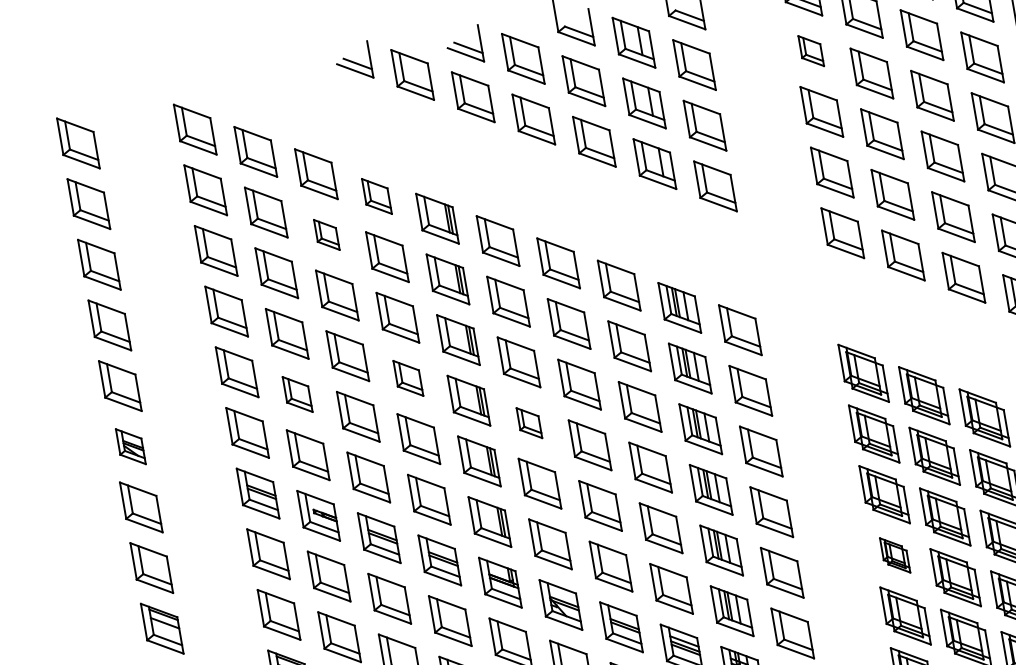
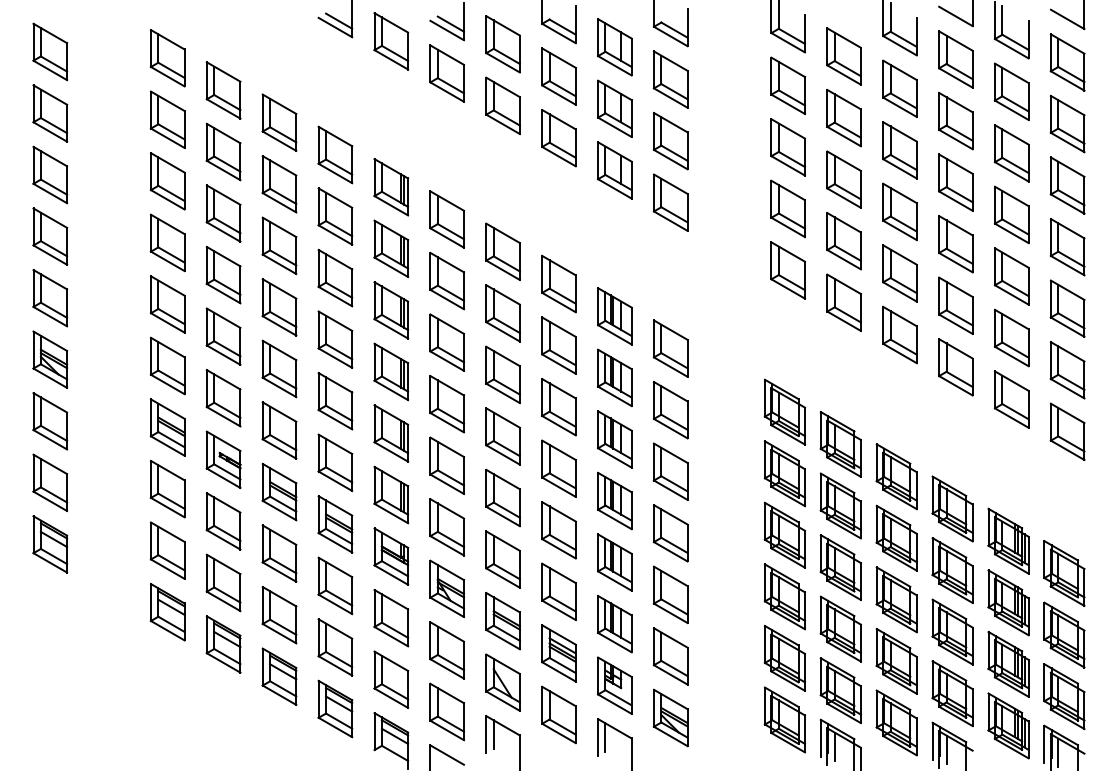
part: (810, 51) -> (787, 85), size x1.67
part: (376, 195) -> (335, 154), size x1.43
part: (326, 235) -> (279, 184), size x1.67
part: (408, 378) -> (335, 339), size x1.43
part: (297, 394) -> (223, 336), size x1.43
part: (528, 423) -> (446, 404), size x1.67
part: (130, 446) -> (50, 359), size x1.43
part: (894, 555) -> (784, 596), size x1.67

